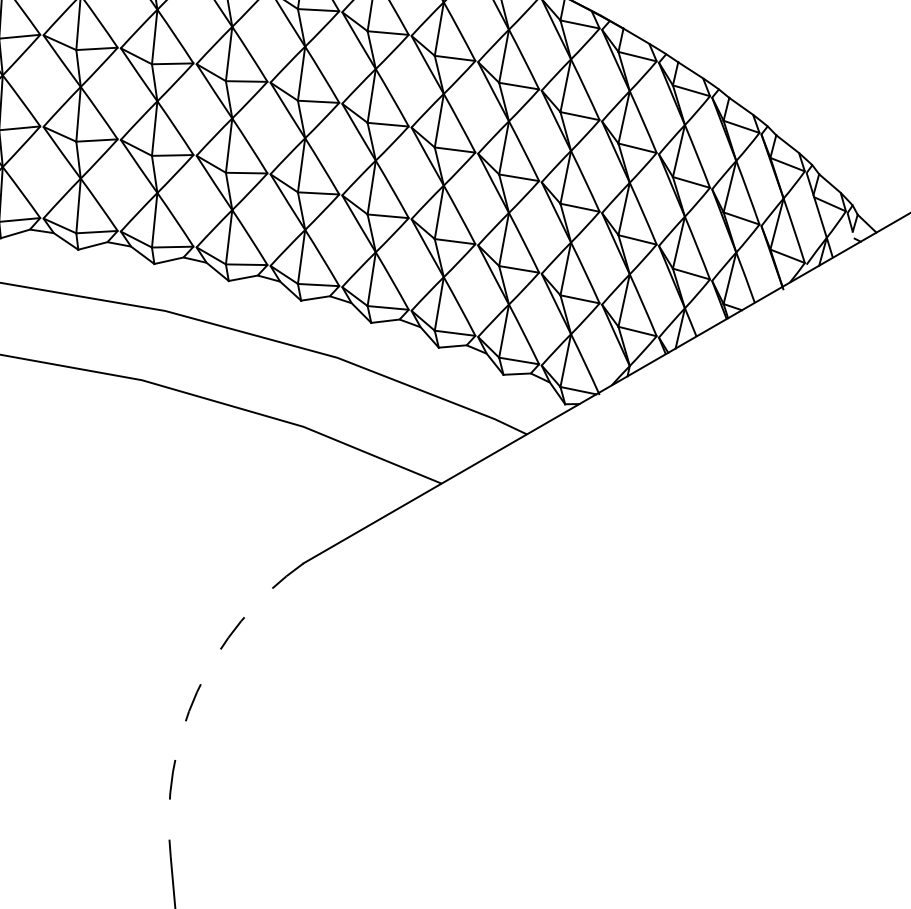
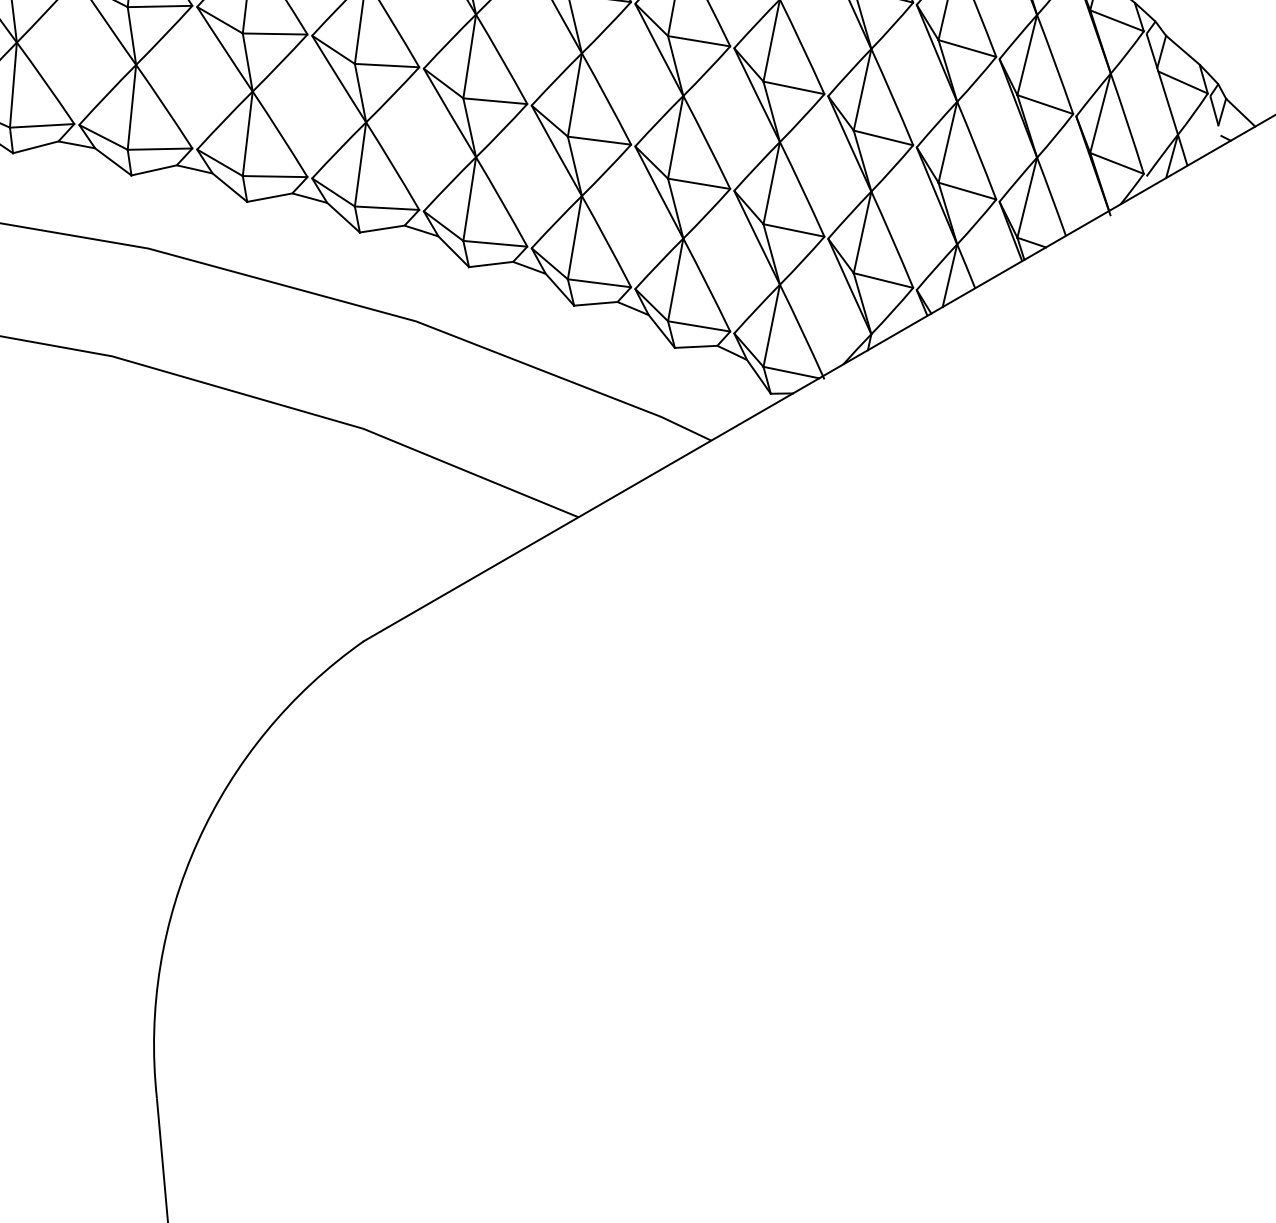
arc: (197, 692) -> (198, 842), dashed -> solid

